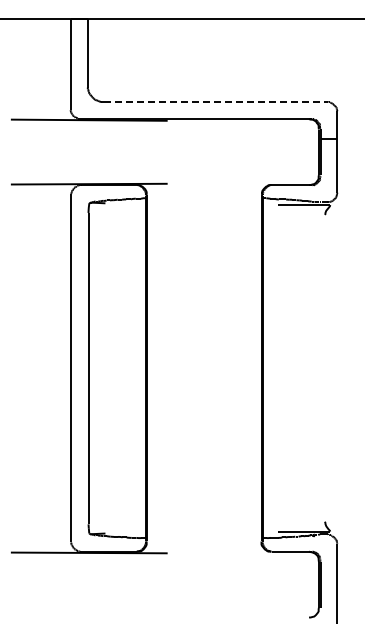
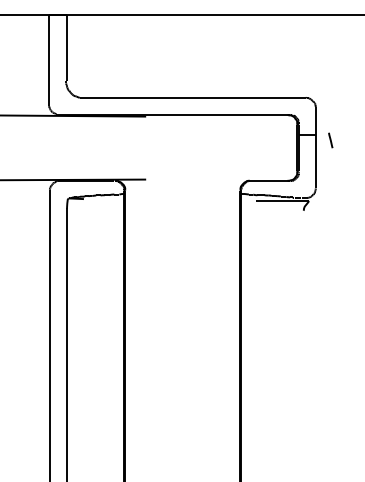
line: (216, 102) -> (195, 98), dashed -> solid
line: (351, 144) -> (330, 140), added

